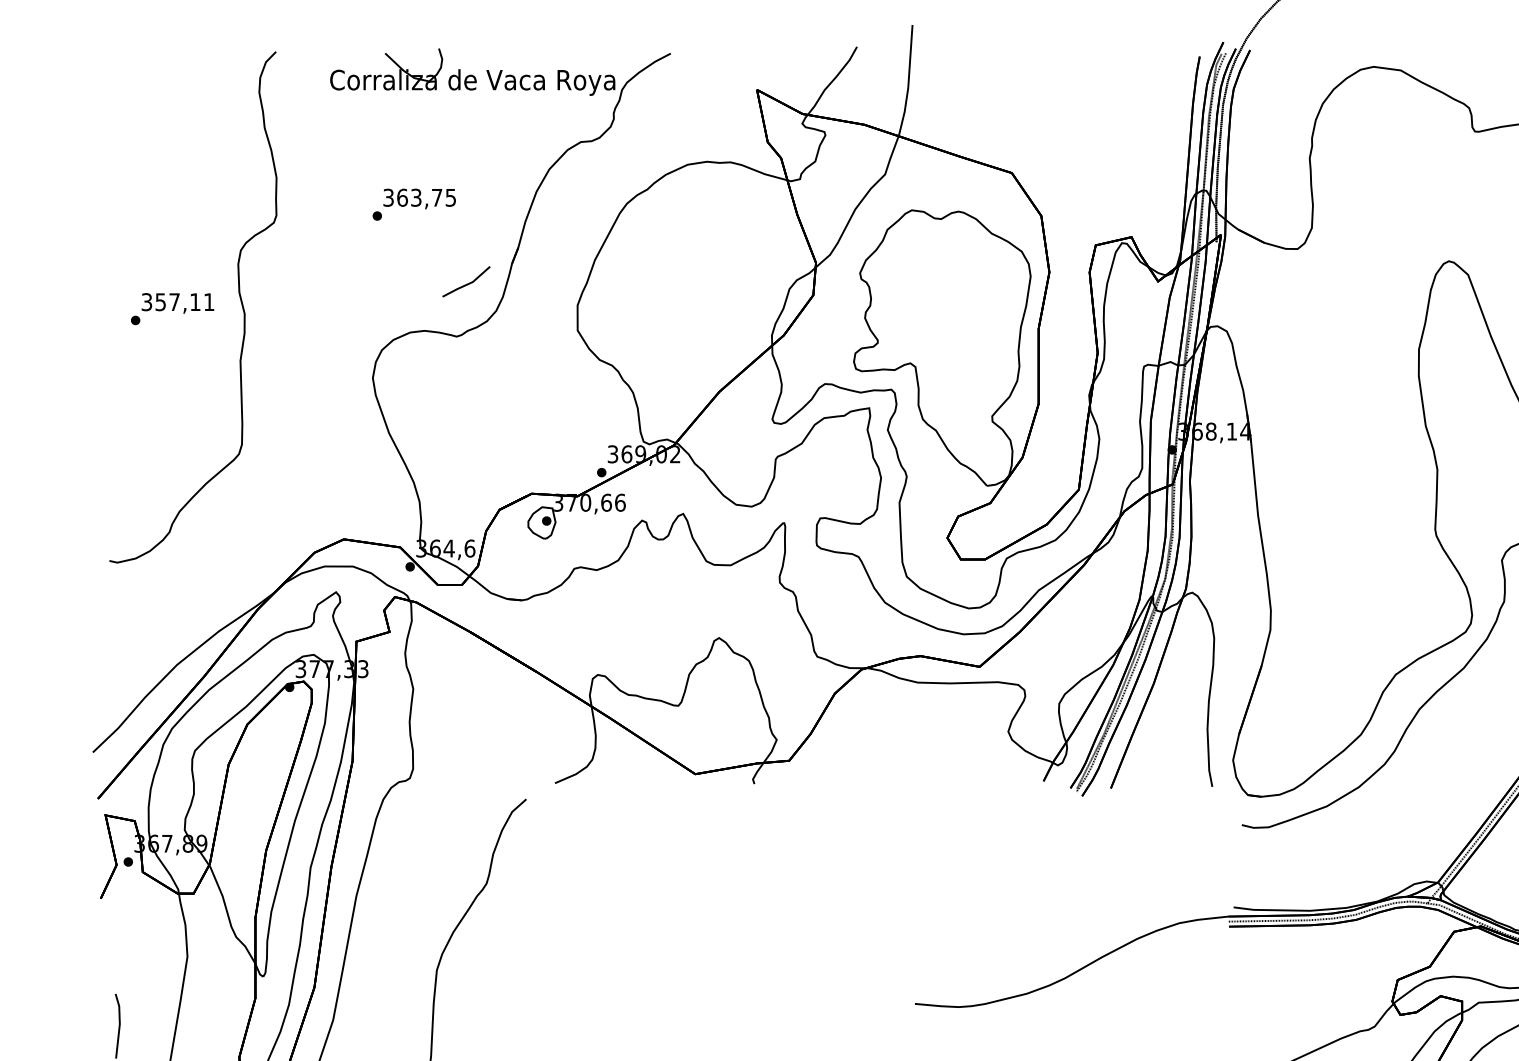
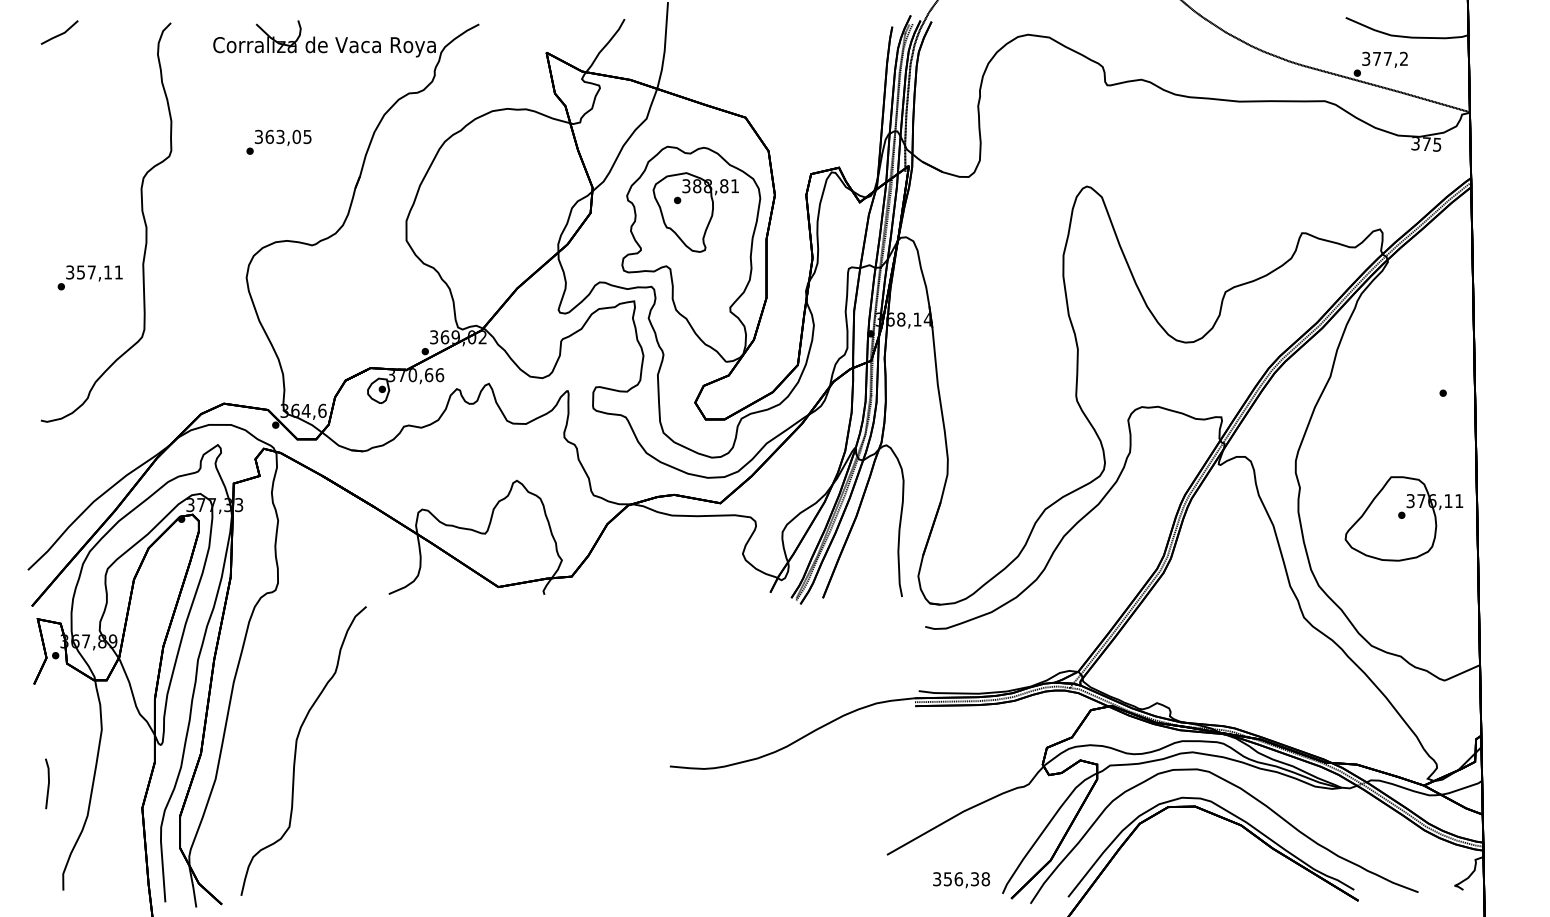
text: (436, 197) -> (296, 136), 363,75 -> 363,05
part: (466, 281) -> (59, 32), moved
part: (947, 294) -> (695, 212), added
text: (171, 308) -> (89, 277), moved

